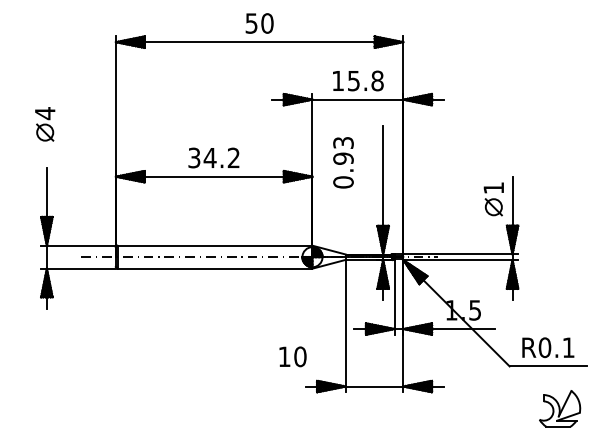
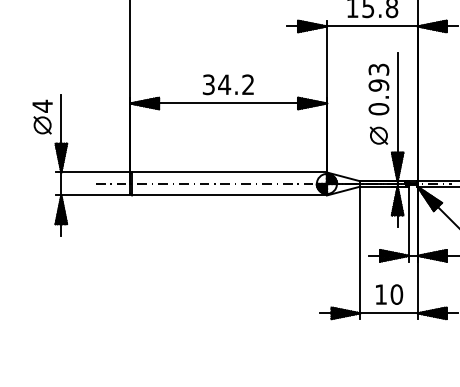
part: (45, 124) -> (42, 117), moved
text: (343, 162) -> (378, 89), moved
part: (364, 208) -> (378, 135), added
text: (292, 356) -> (388, 294), moved

